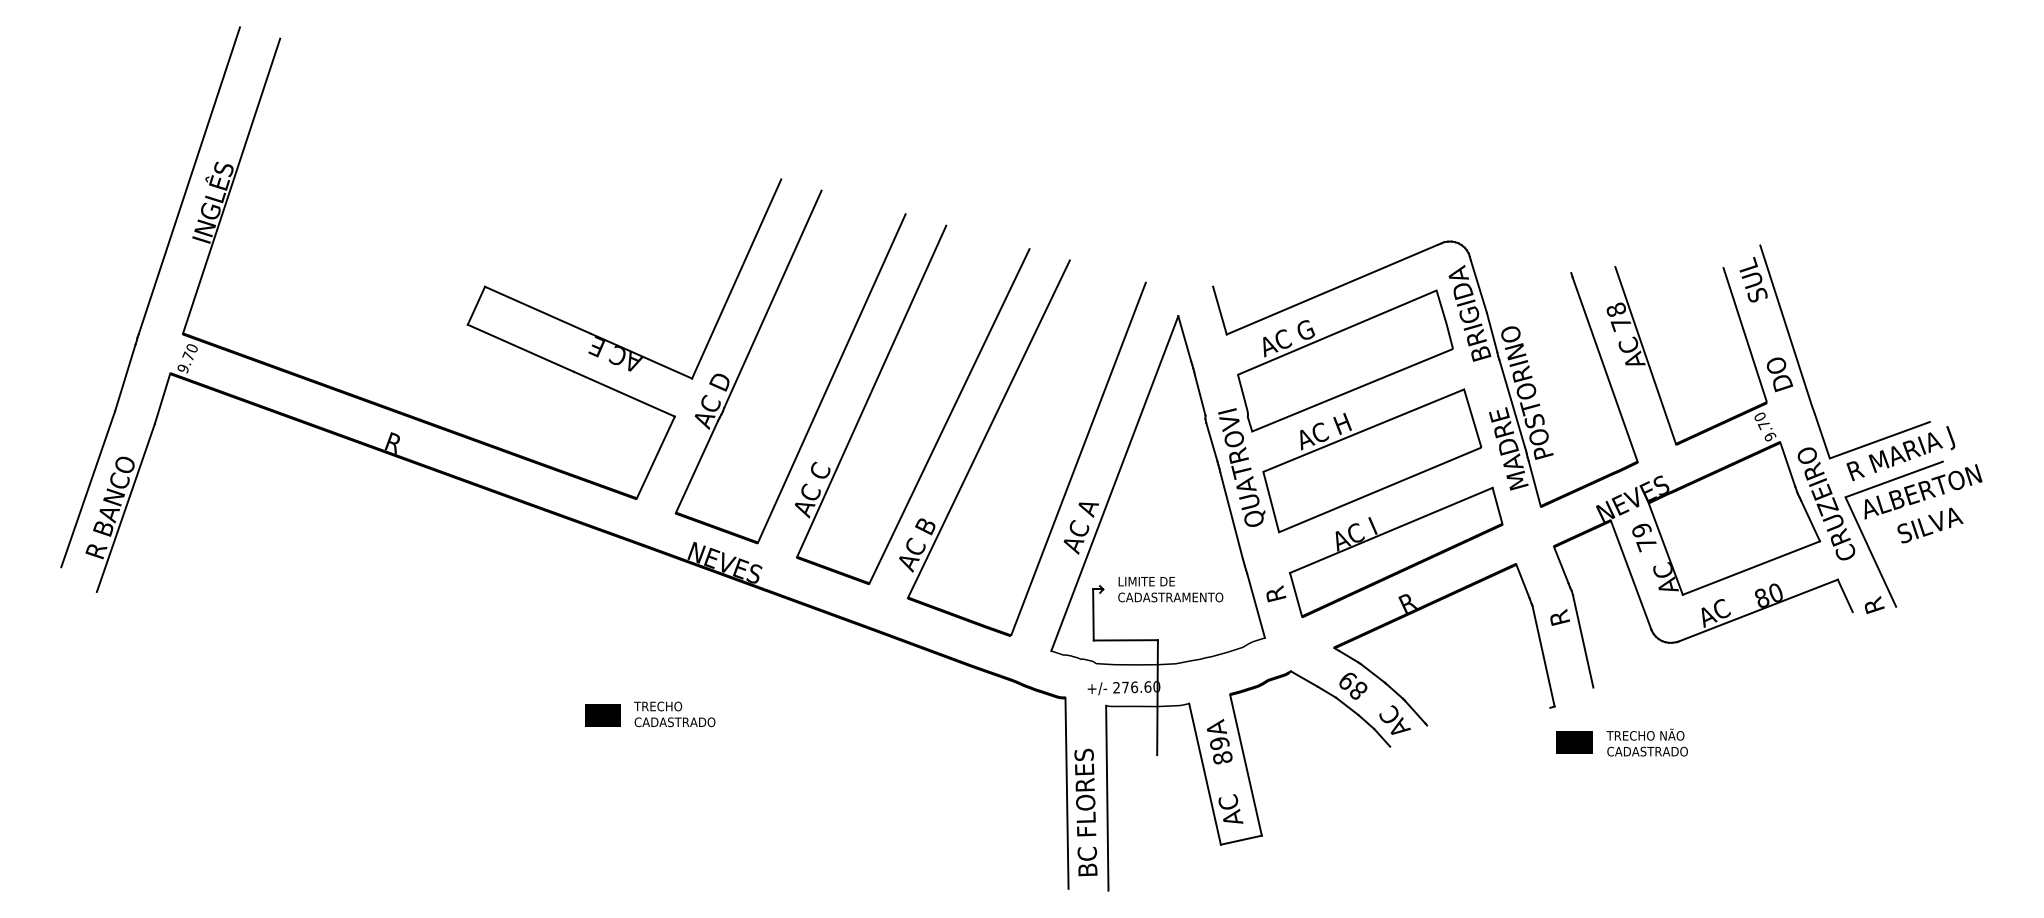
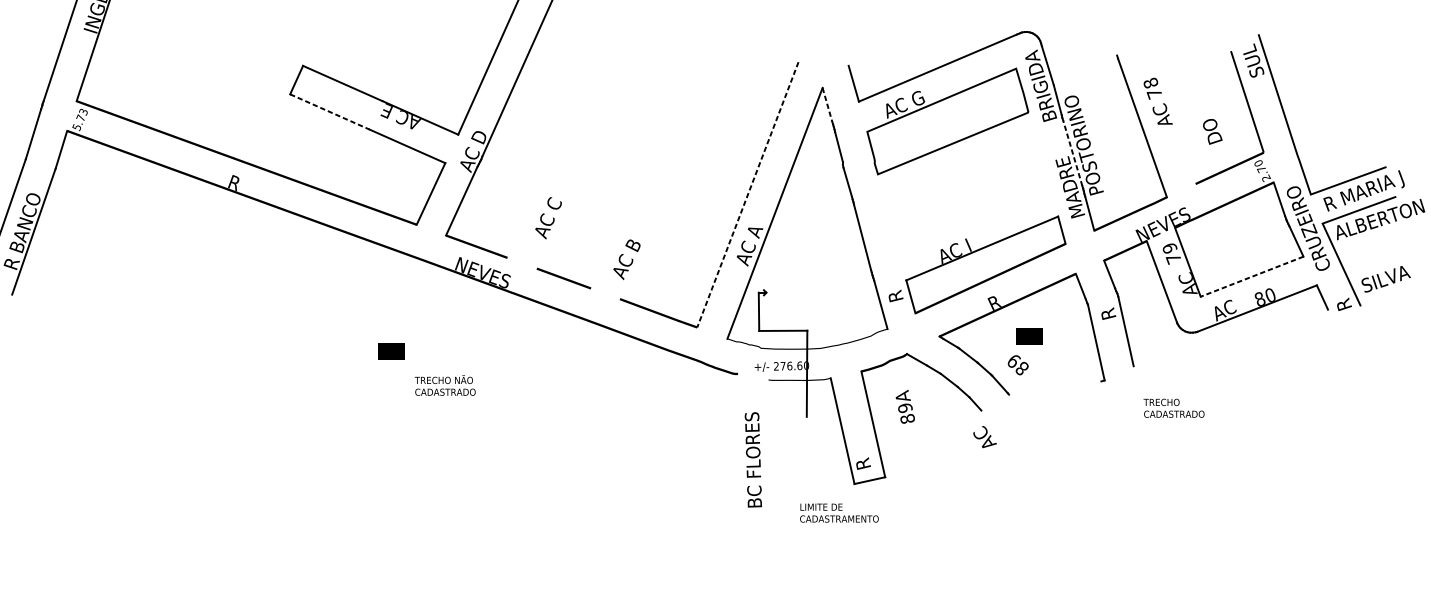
line: (1184, 338) -> (827, 104), solid -> dashed
line: (520, 348) -> (329, 112), solid -> dashed
line: (1645, 355) -> (1172, 117), removed
text: (187, 358) -> (80, 119), 9.70 -> 5.73
text: (1780, 374) -> (1213, 131), moved
line: (831, 378) -> (562, 134), removed
line: (871, 391) -> (592, 144), removed
line: (1512, 403) -> (1073, 153), solid -> dashed
line: (949, 416) -> (651, 163), removed
line: (988, 429) -> (680, 172), removed
text: (1770, 436) -> (1266, 178), 9.70 -> 2.70
line: (1078, 459) -> (747, 195), solid -> dashed
part: (1350, 460) -> (951, 196), removed
text: (1930, 525) -> (1386, 279), moved
line: (1751, 568) -> (1252, 277), solid -> dashed
text: (1170, 589) -> (839, 513), moved
text: (1353, 685) -> (1018, 364), moved
text: (699, 705) -> (463, 379), TRECHO CADASTRADO -> TRECHO NÃO CADASTRADO
part: (602, 715) -> (391, 351), moved
text: (1394, 719) -> (984, 436), moved
text: (1672, 734) -> (1192, 401), TRECHO NÃO CADASTRADO -> TRECHO CADASTRADO
text: (1219, 741) -> (905, 406), moved
part: (1574, 742) -> (1029, 336), moved
line: (1066, 792) -> (738, 444), removed
line: (1107, 797) -> (769, 448), removed
text: (1230, 809) -> (861, 457), AC -> R

